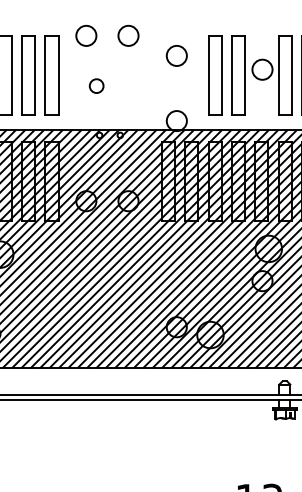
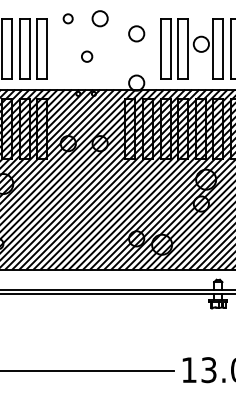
circle: (85, 35) -> (67, 18), size x0.6
circle: (97, 85) -> (87, 56), moved

